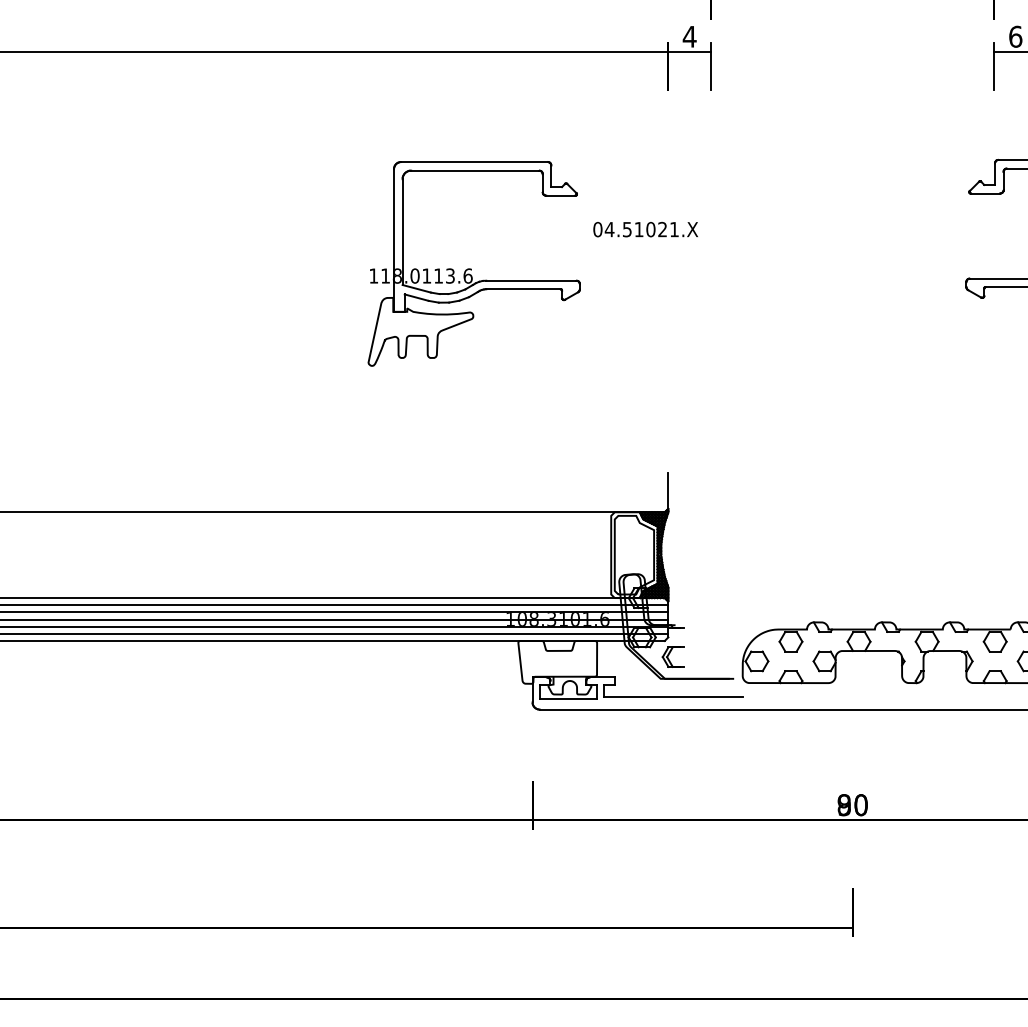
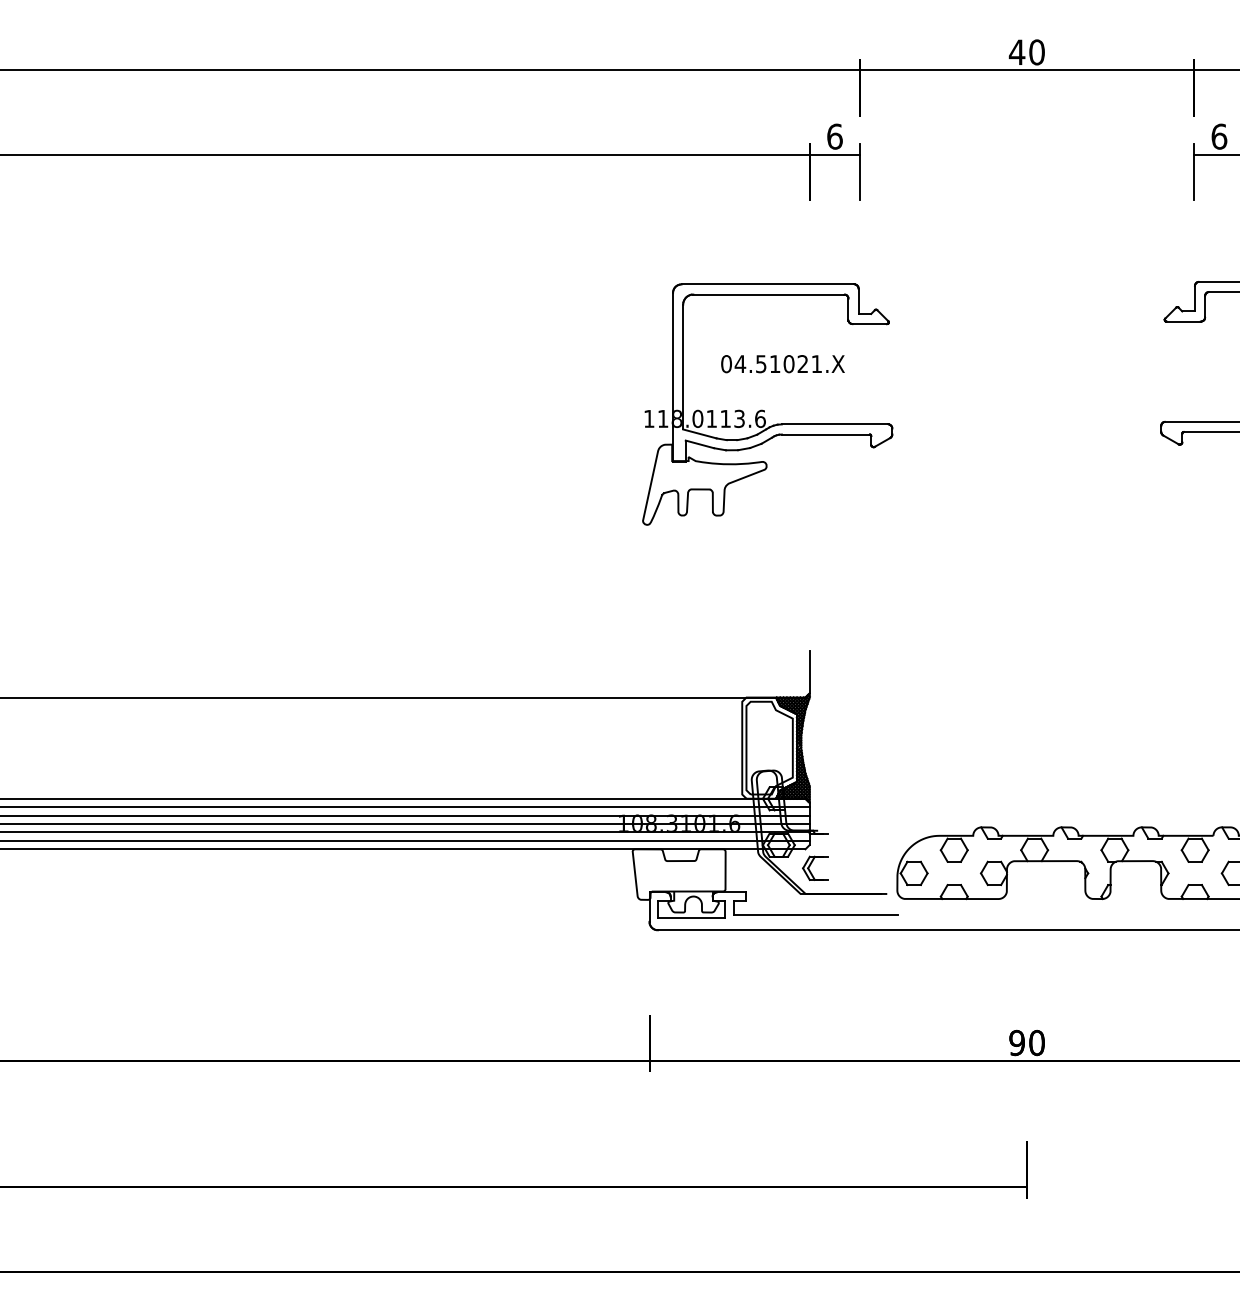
text: (689, 36) -> (834, 136), 4 -> 6
part: (471, 268) -> (764, 410), moved
text: (843, 805) -> (1016, 1043), 80 -> 90

